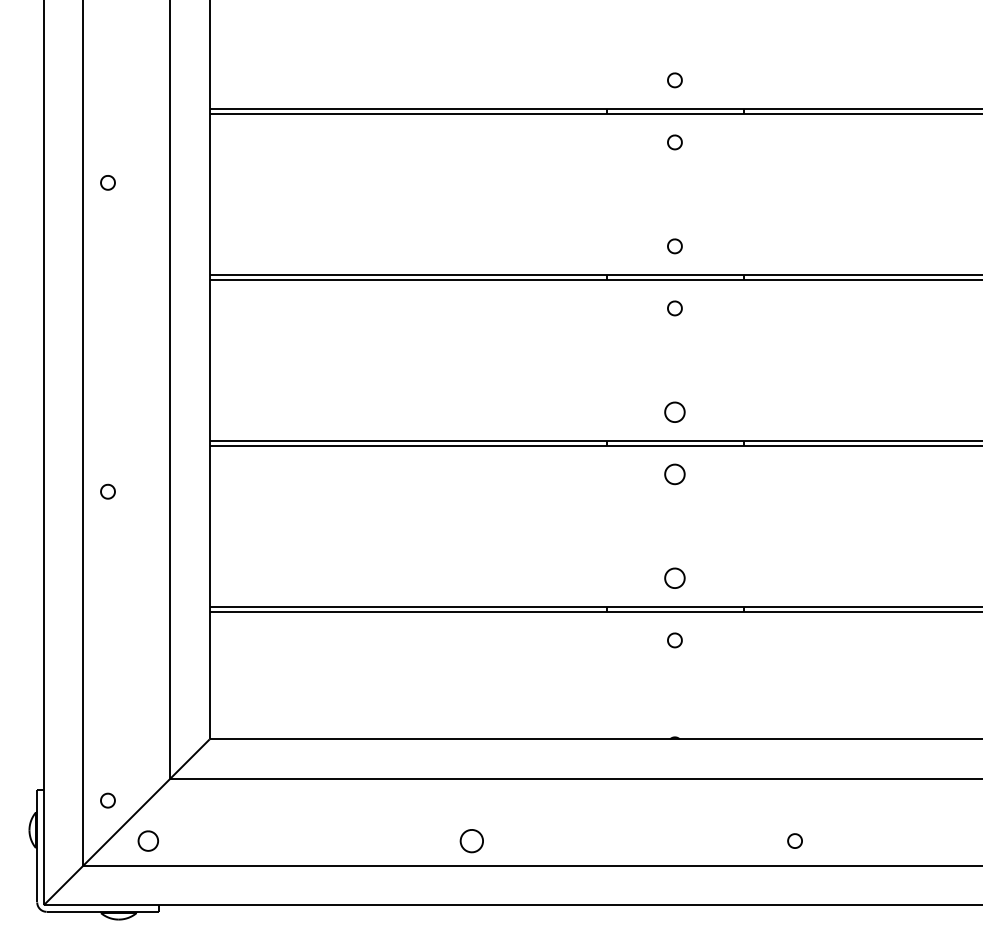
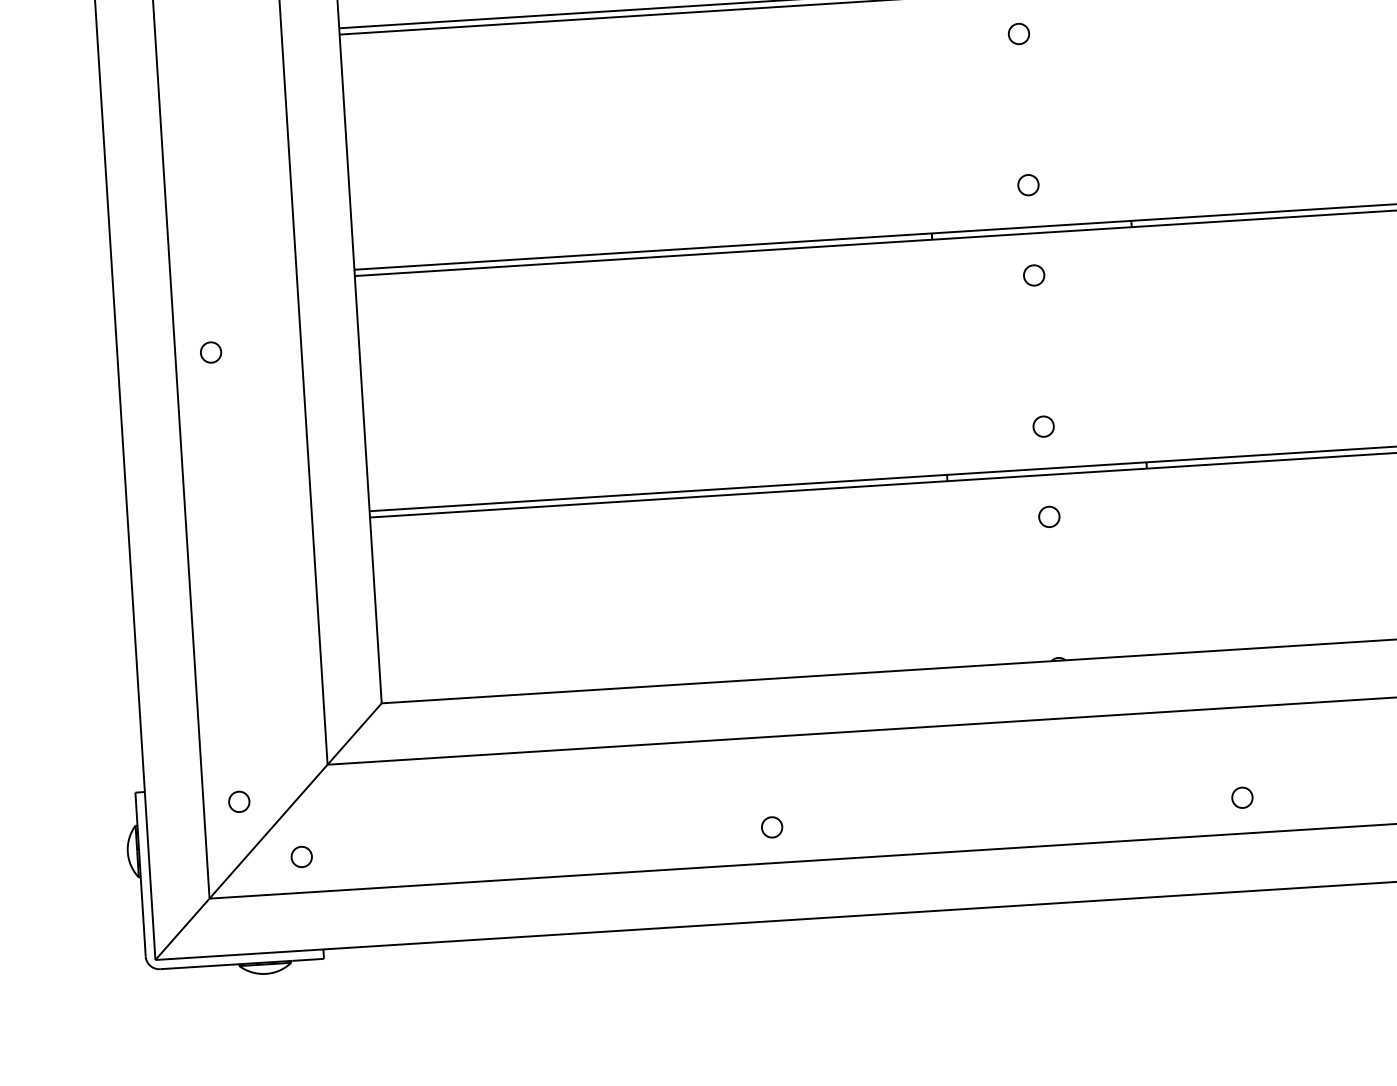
part: (674, 412) -> (1027, 185), size x0.71
part: (674, 474) -> (1033, 275), size x0.71
part: (674, 578) -> (1043, 426), size x0.71
part: (148, 840) -> (301, 856), size x0.71
part: (471, 840) -> (771, 826), size x0.62

